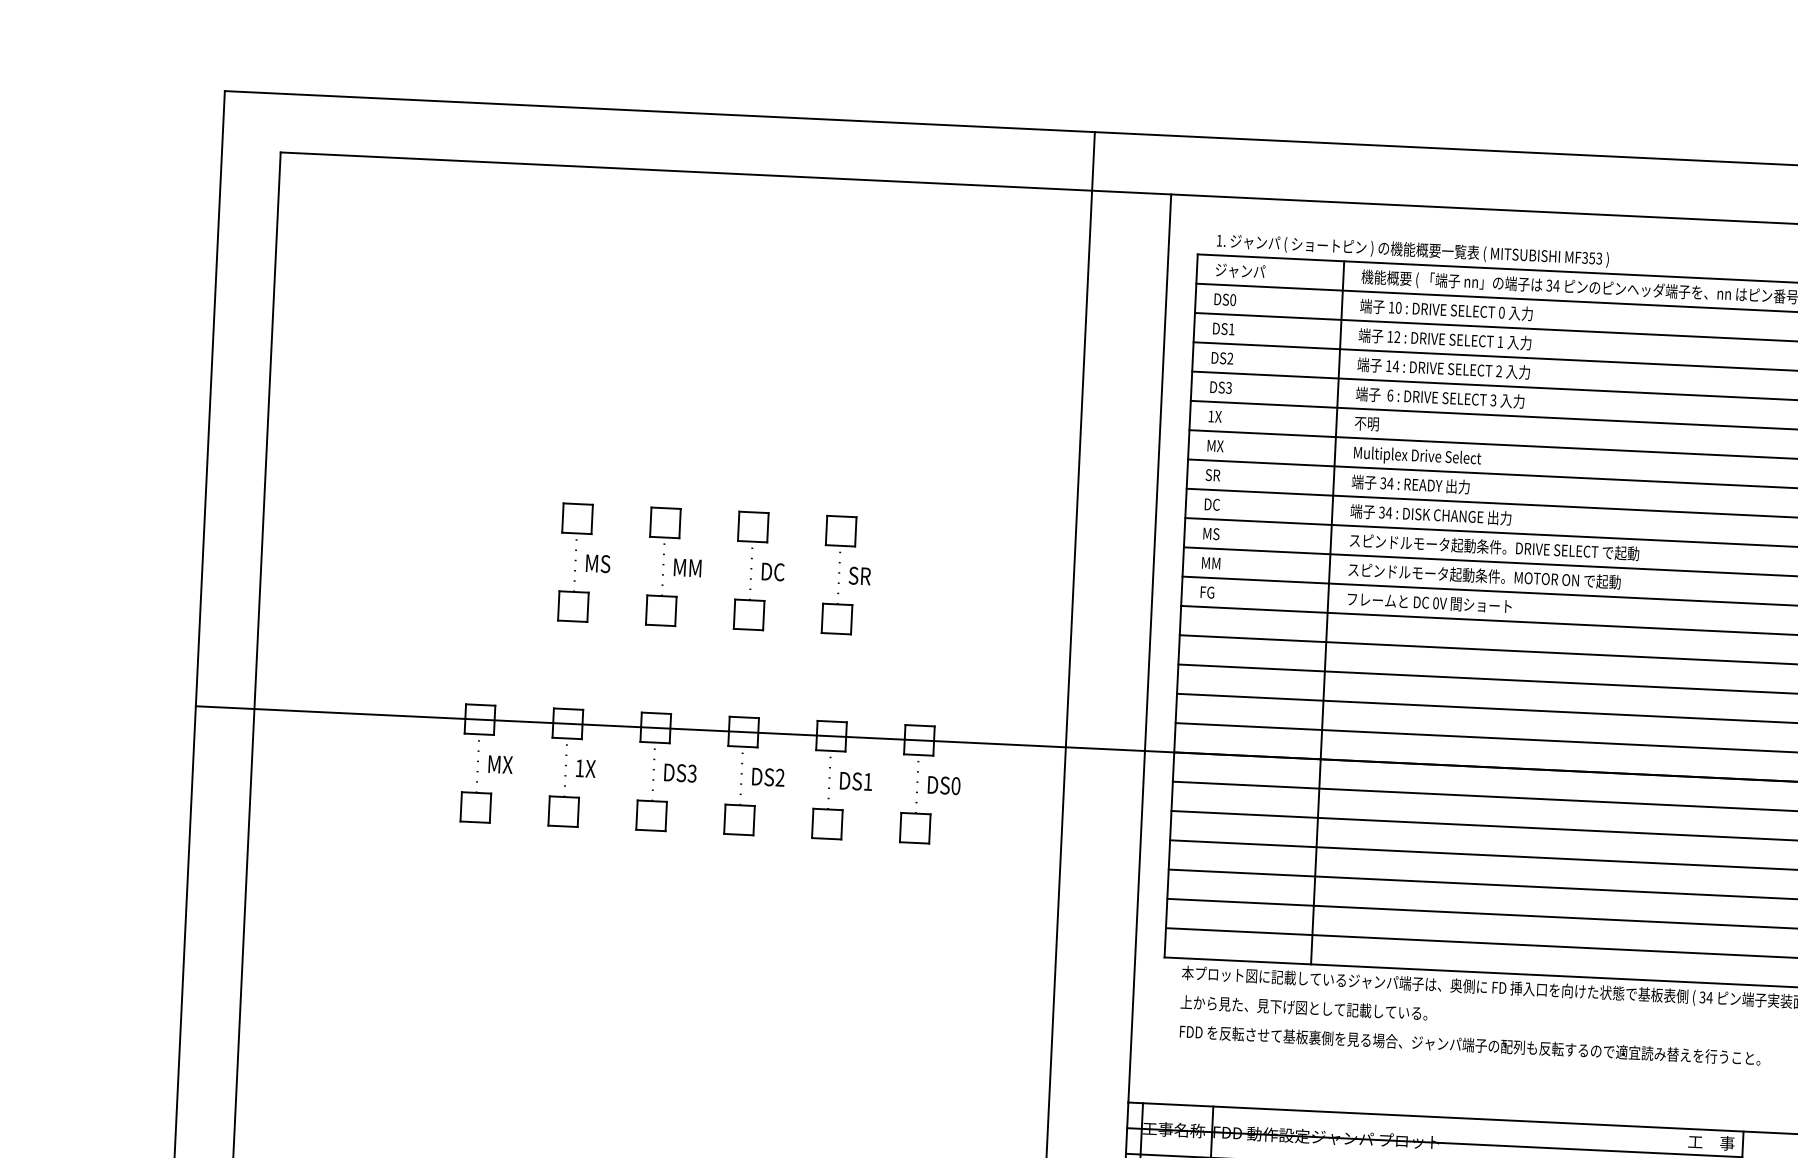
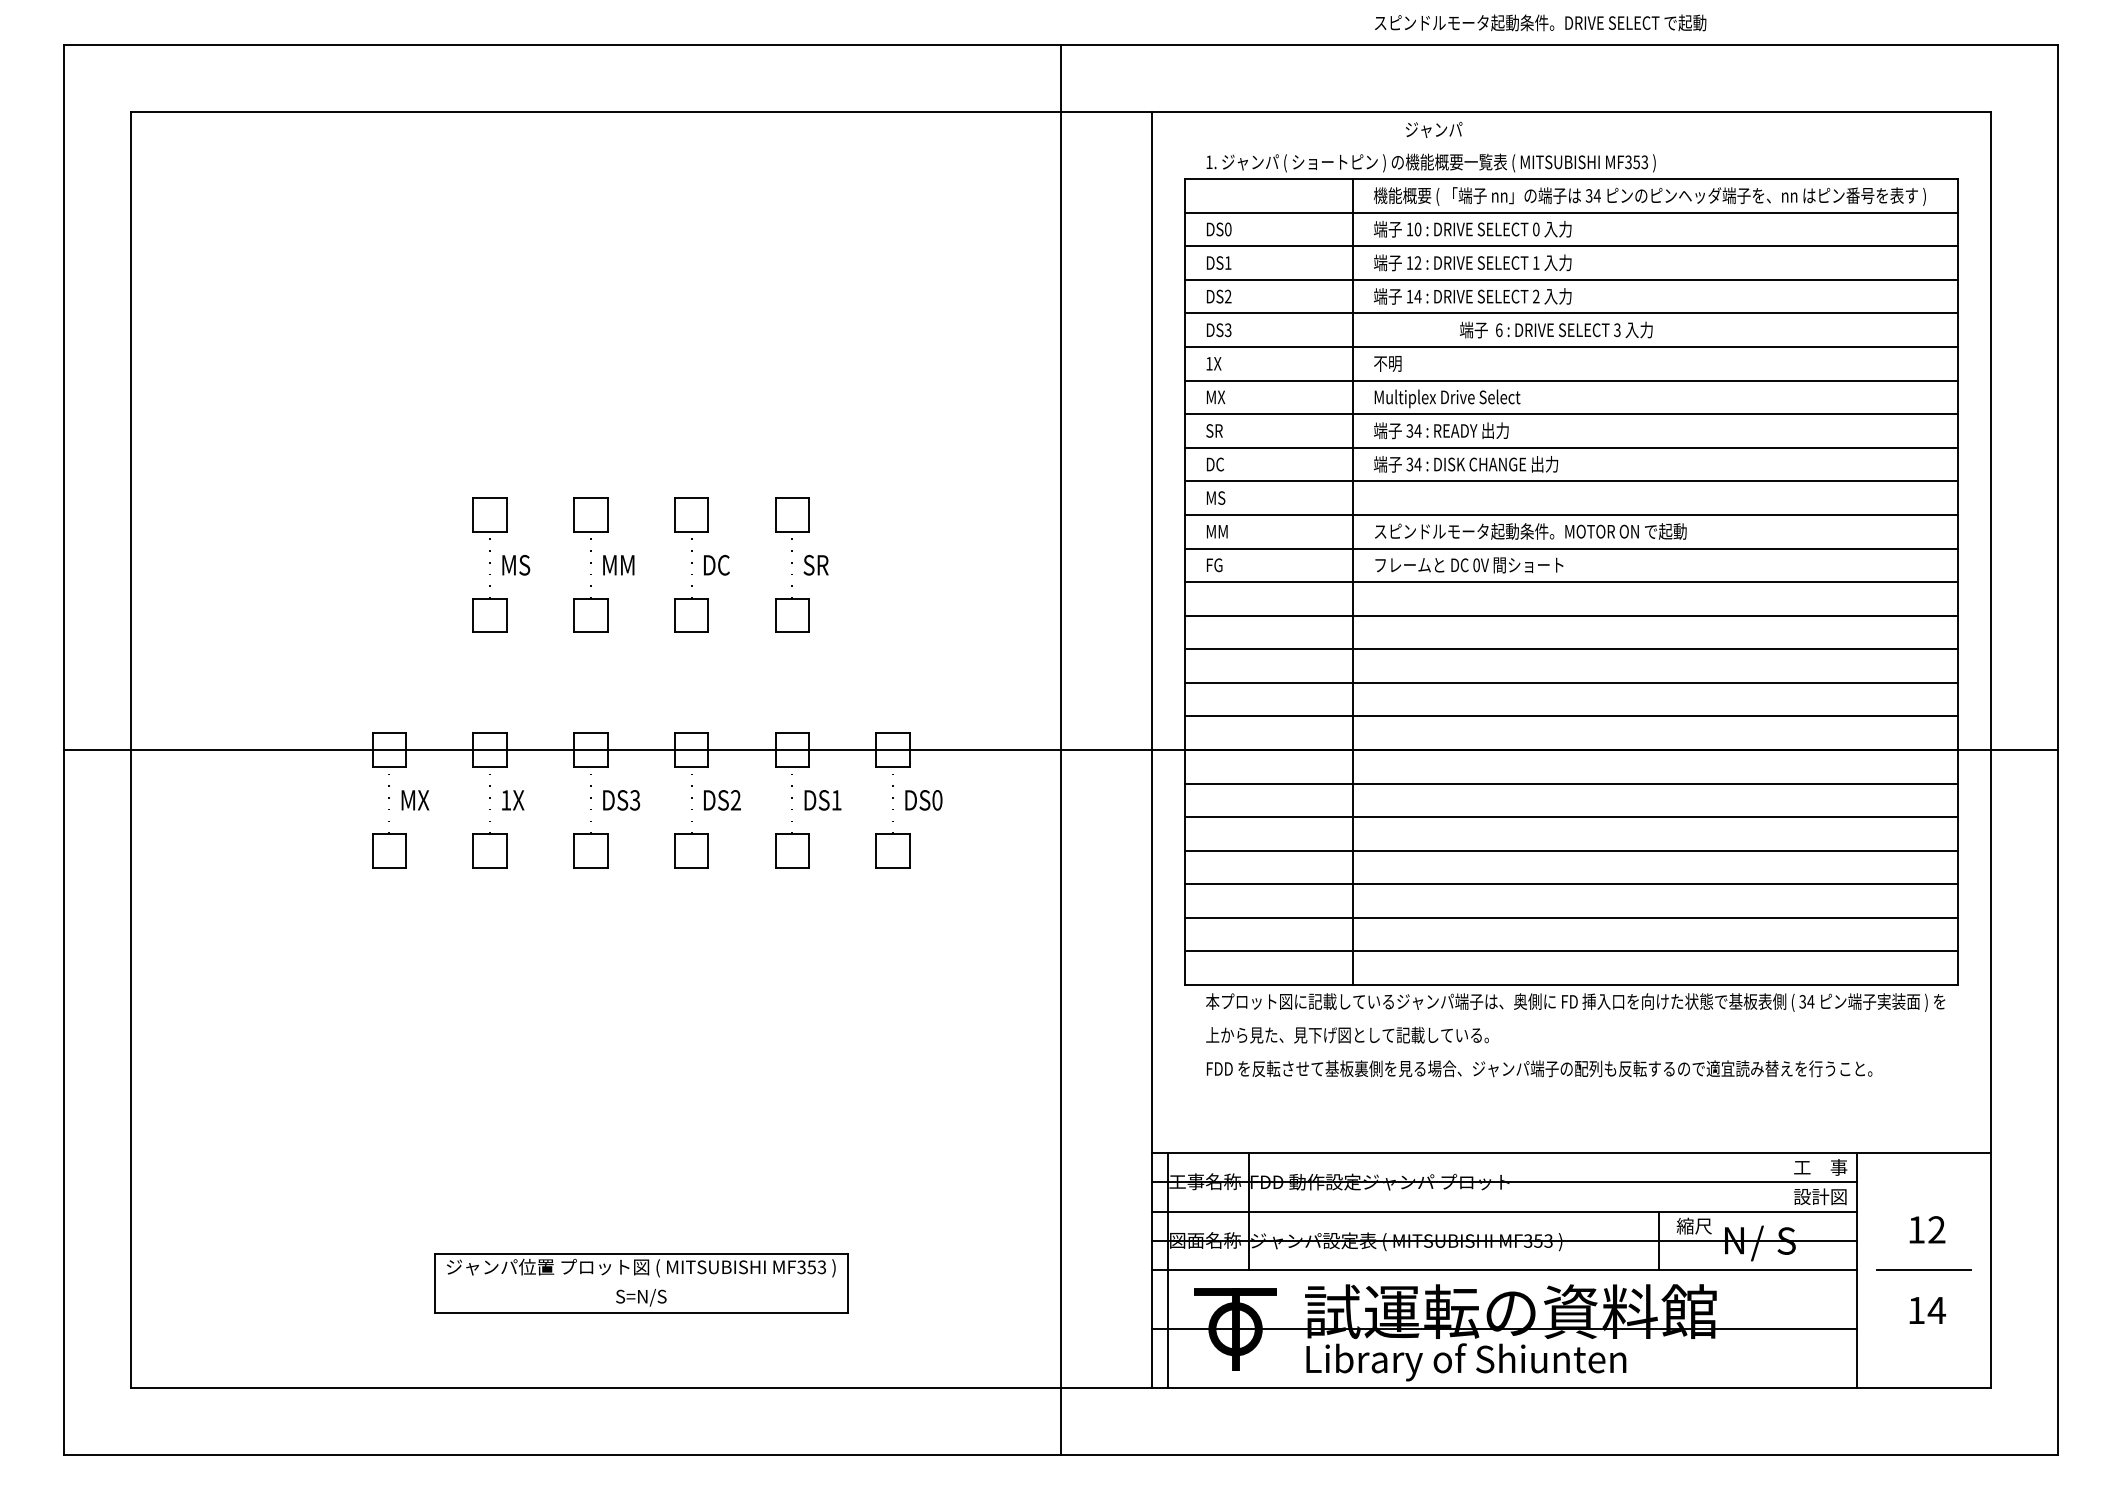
text: (1240, 270) -> (1434, 129), moved
text: (1440, 397) -> (1556, 329), moved
text: (1494, 546) -> (1540, 22), moved

